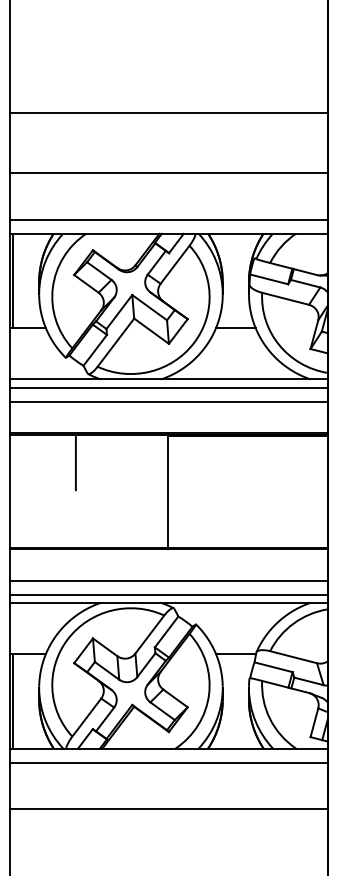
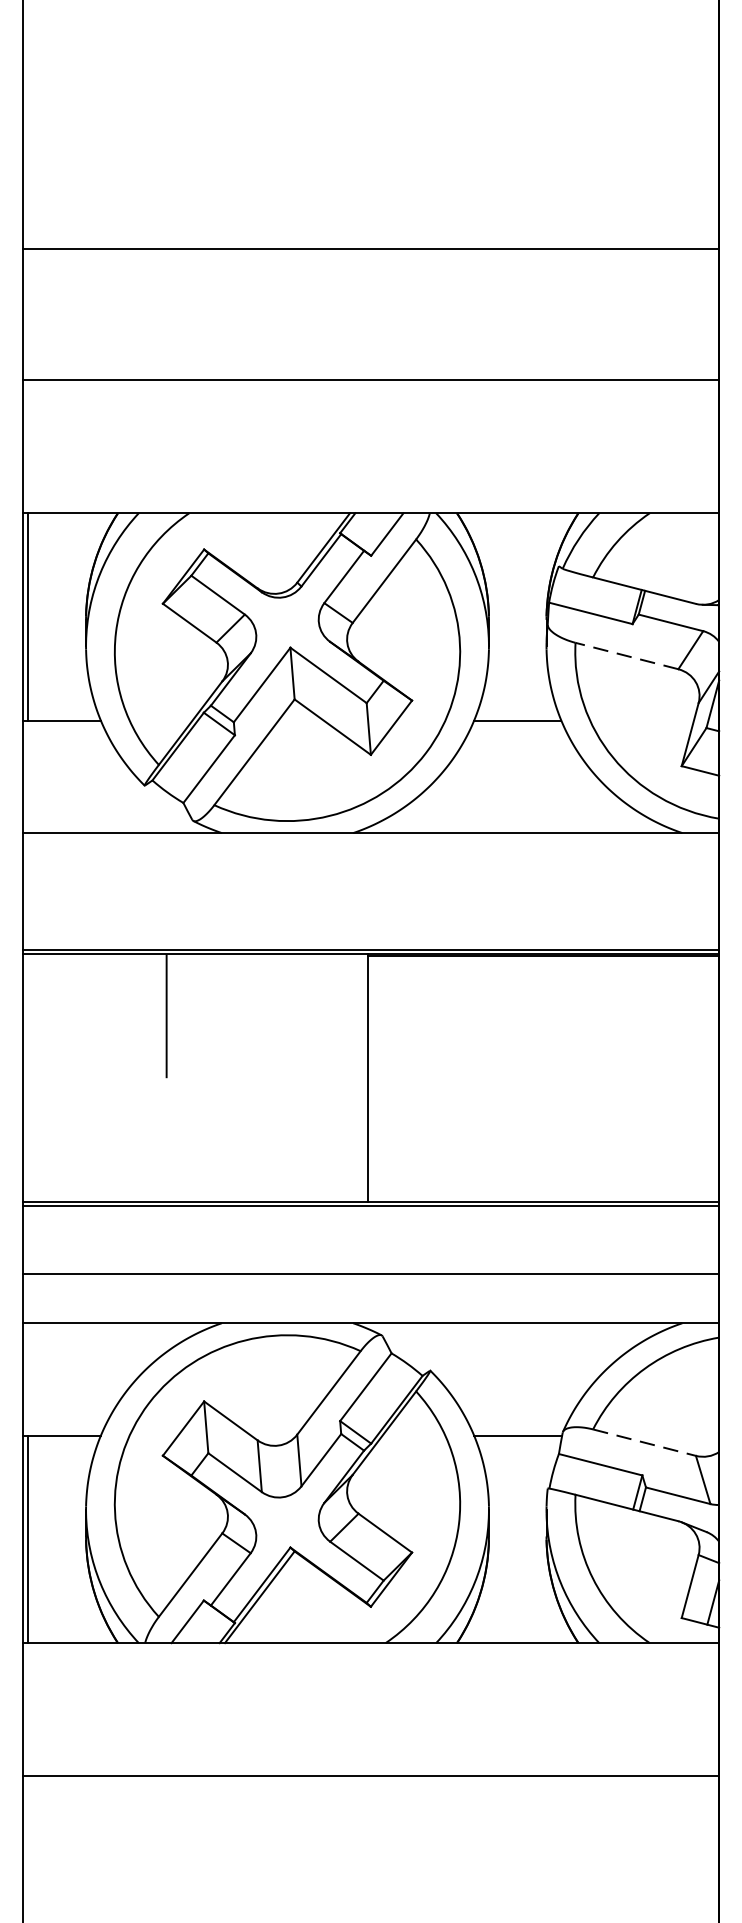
line: (168, 219) -> (369, 481), removed
line: (285, 298) -> (626, 655), solid -> dashed
line: (168, 387) -> (369, 850), removed
line: (168, 401) -> (369, 881), removed
line: (168, 594) -> (369, 1305), removed
line: (294, 657) -> (646, 1443), solid -> dashed
line: (168, 762) -> (369, 1673), removed

